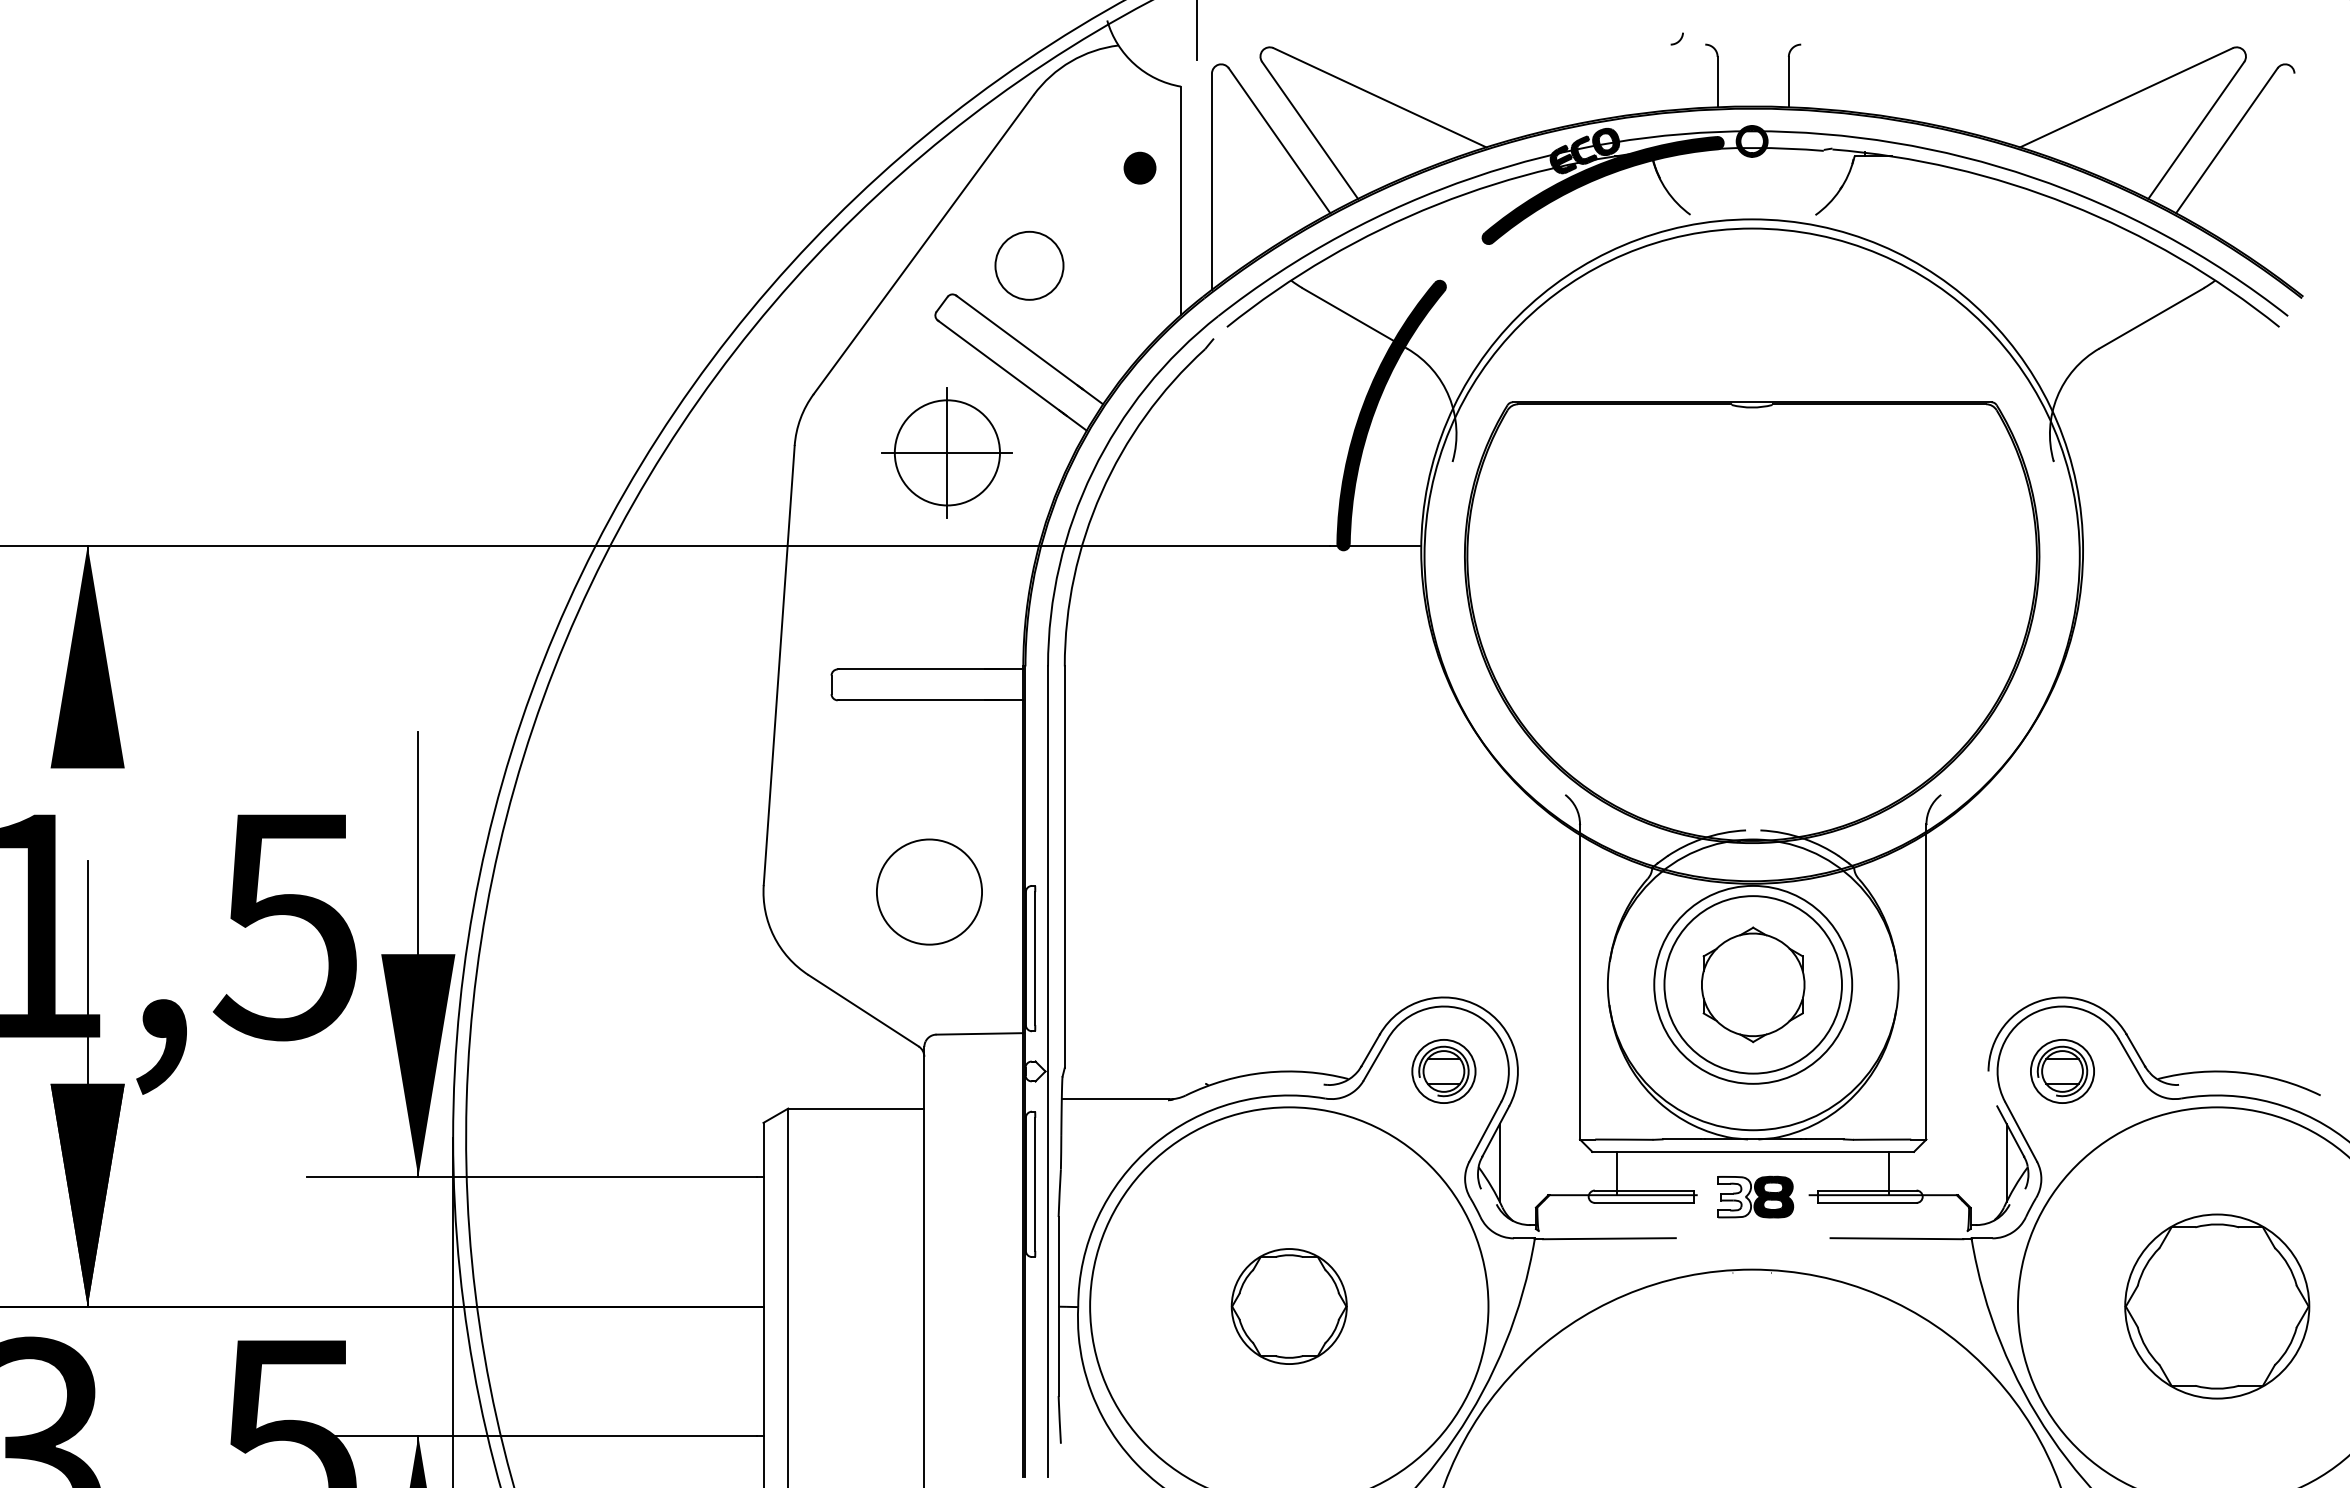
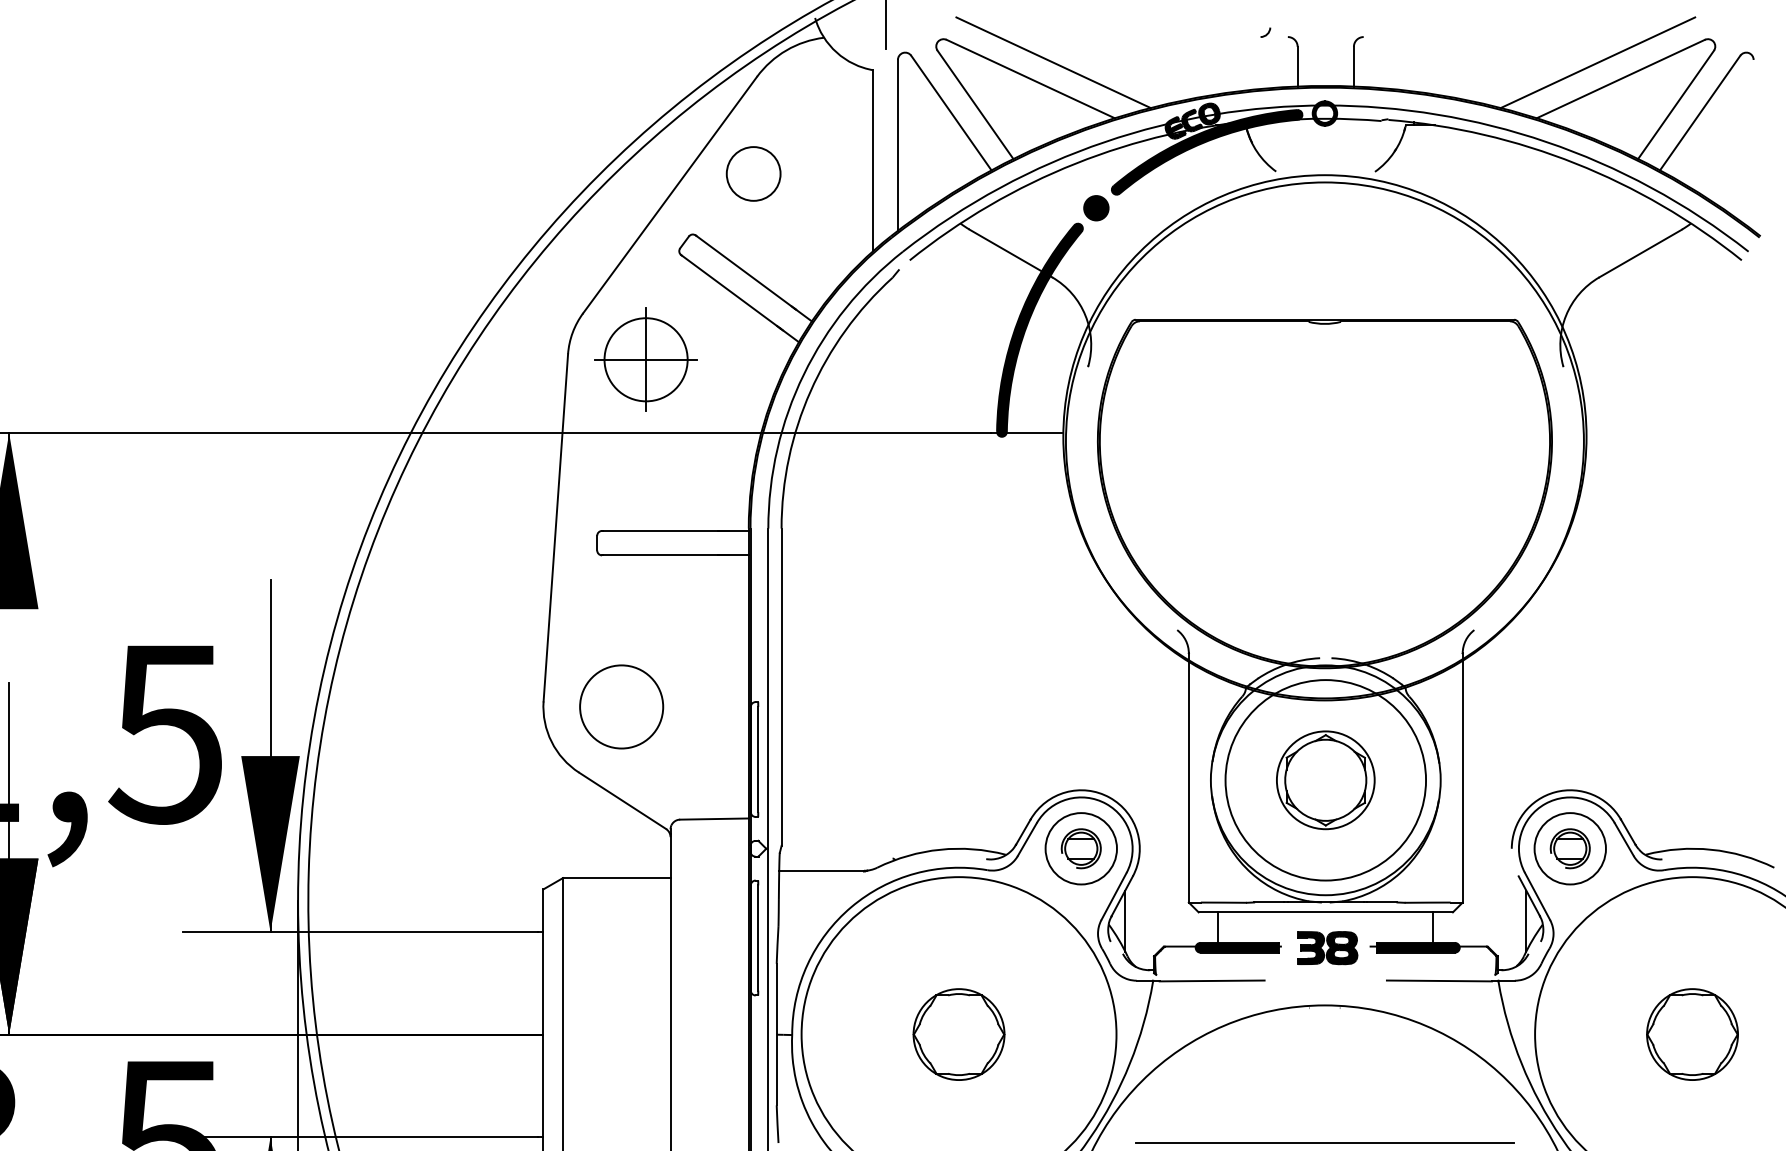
line: (1408, 76) -> (1053, 62), added
line: (2097, 76) -> (1597, 62), added
part: (1139, 167) -> (1095, 207), moved
circle: (1029, 265) -> (753, 173), moved
part: (946, 452) -> (645, 359), moved
circle: (929, 891) -> (621, 706), moved
circle: (1753, 984) -> (1326, 780), size x0.62
circle: (1753, 984) -> (1326, 780), size x1.43
circle: (1443, 1071) -> (1080, 848), size x1.43
circle: (2062, 1071) -> (1570, 848), size x1.43
fill: (1640, 1196) -> (1236, 947), added
fill: (1734, 1196) -> (1310, 947), added
fill: (1869, 1196) -> (1417, 947), added
part: (2216, 1306) -> (1692, 1034), size x0.62
line: (1751, 1443) -> (1324, 1142), added

